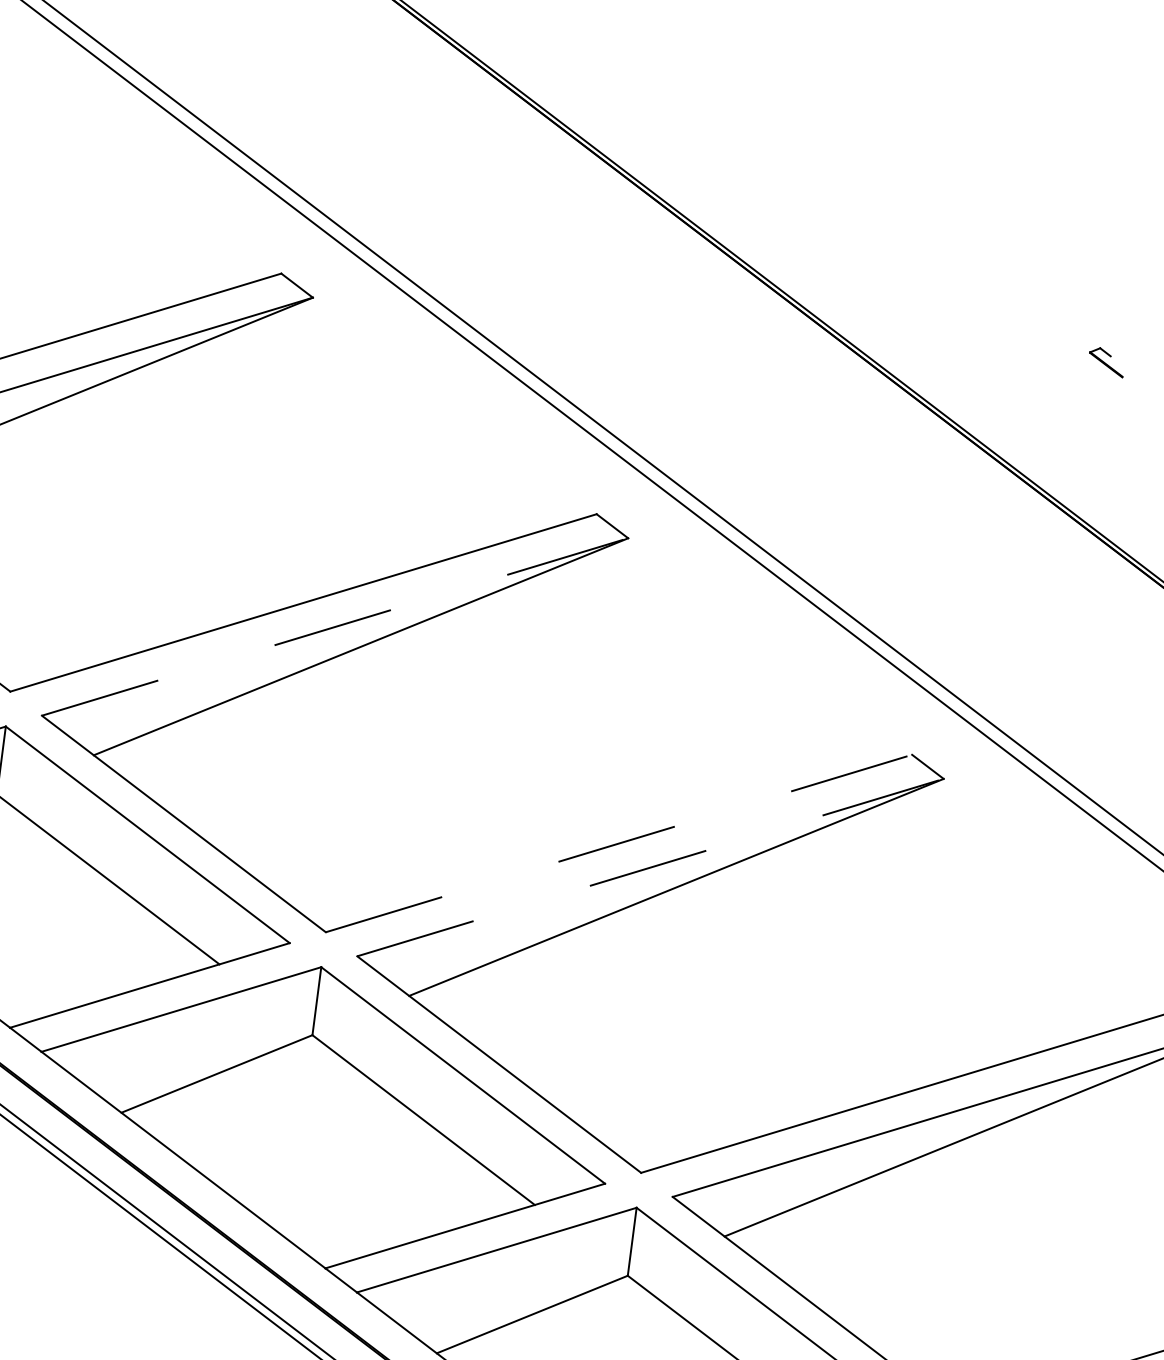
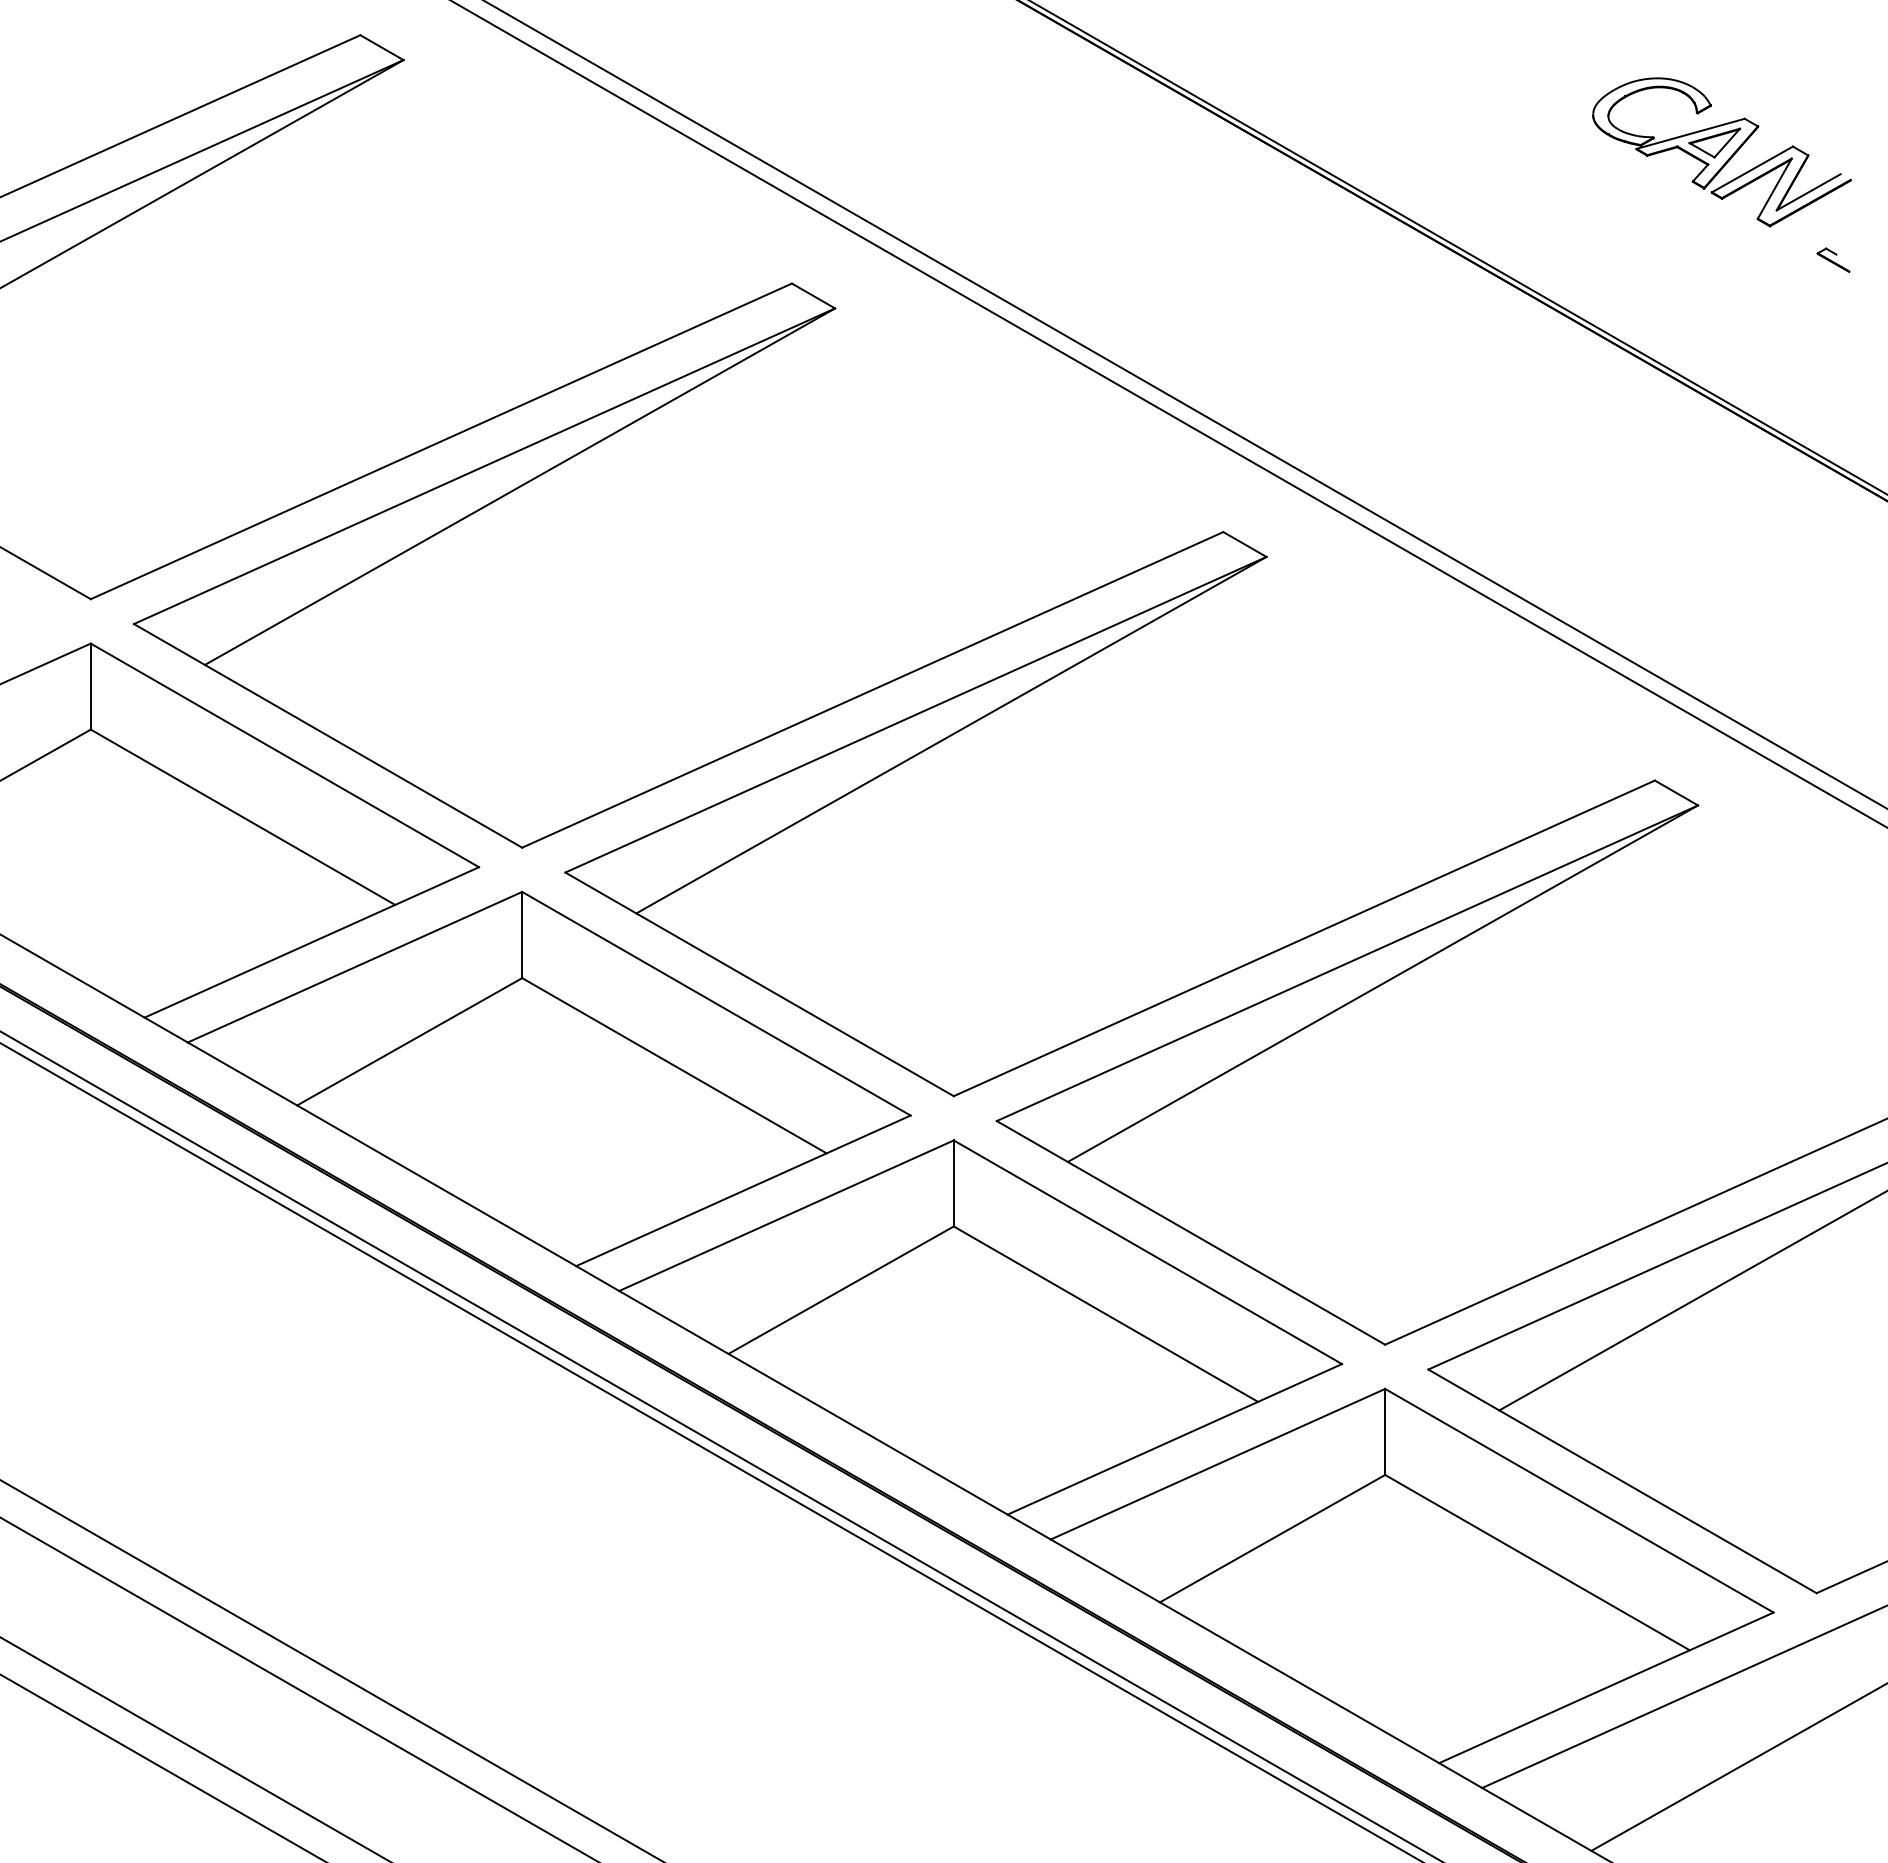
part: (1029, 265) -> (1721, 152), added
part: (1106, 361) -> (1833, 259), size x0.71
line: (335, 626) -> (916, 714), dashed -> solid
line: (619, 843) -> (1304, 938), dashed -> solid
line: (650, 867) -> (1347, 963), dashed -> solid

